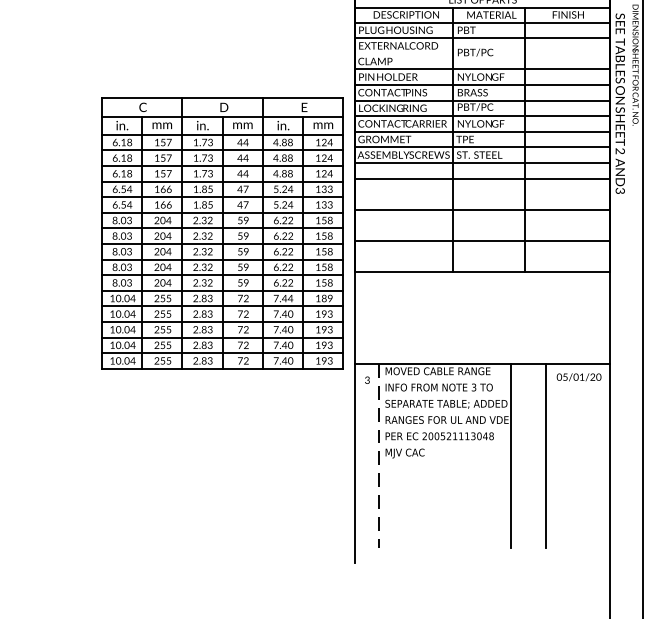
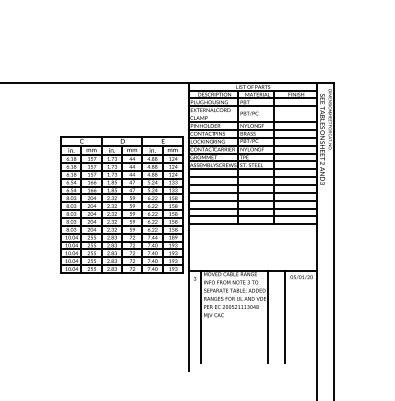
line: (481, 193) -> (252, 184), added
line: (481, 224) -> (252, 200), added
line: (481, 256) -> (252, 216), added
line: (378, 457) -> (200, 317), dashed -> solid

